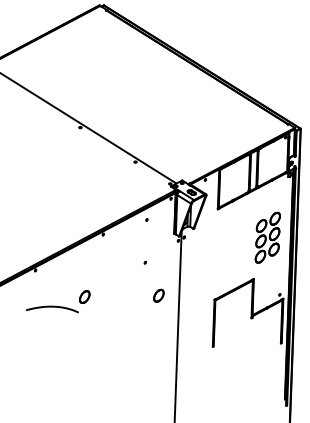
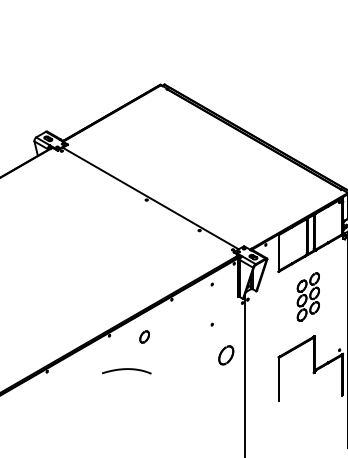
part: (266, 237) -> (307, 296), moved
part: (158, 294) -> (225, 354), size x1.6
part: (84, 296) -> (144, 336), moved

